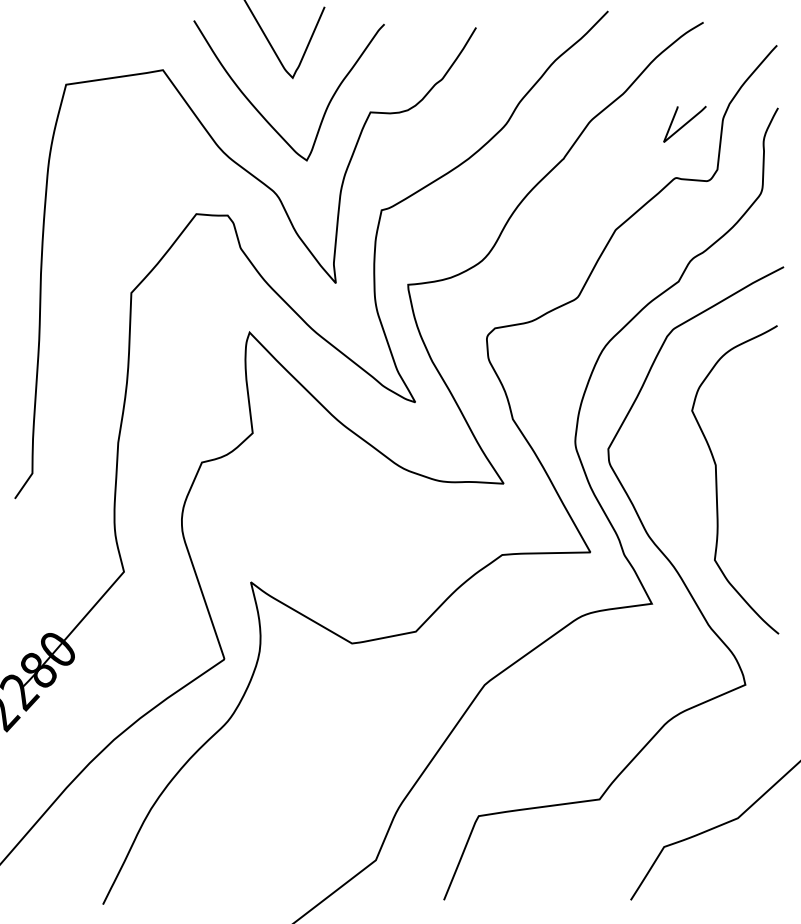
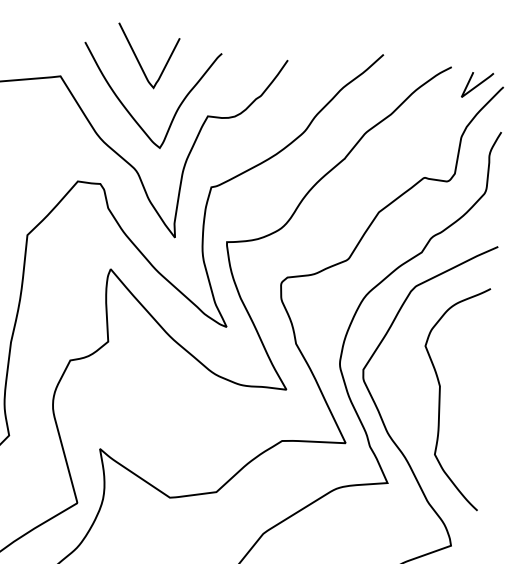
curve: (684, 123) -> (477, 84), moved

